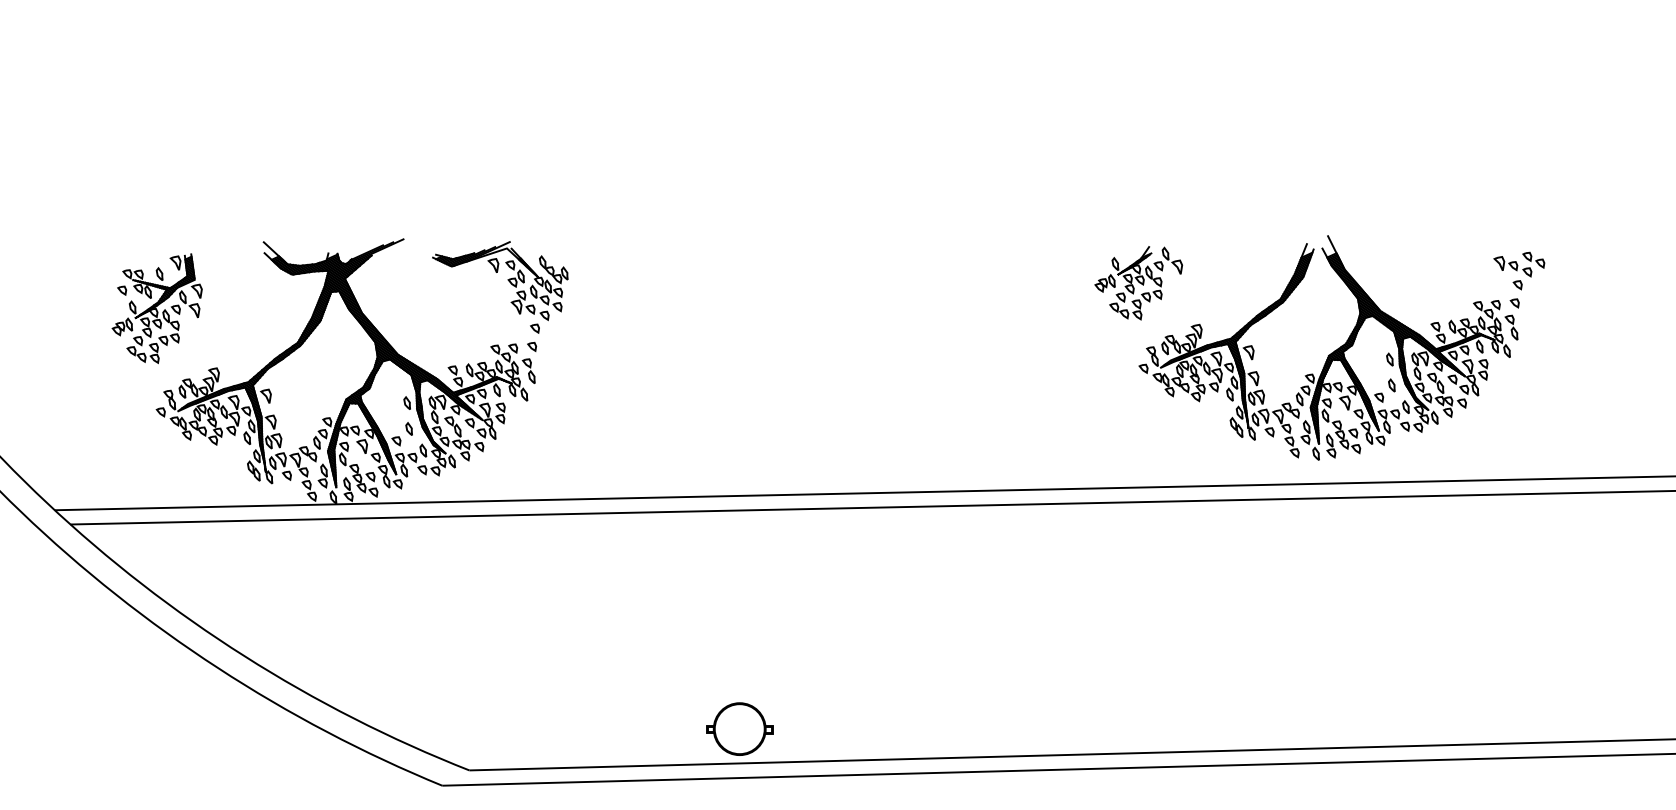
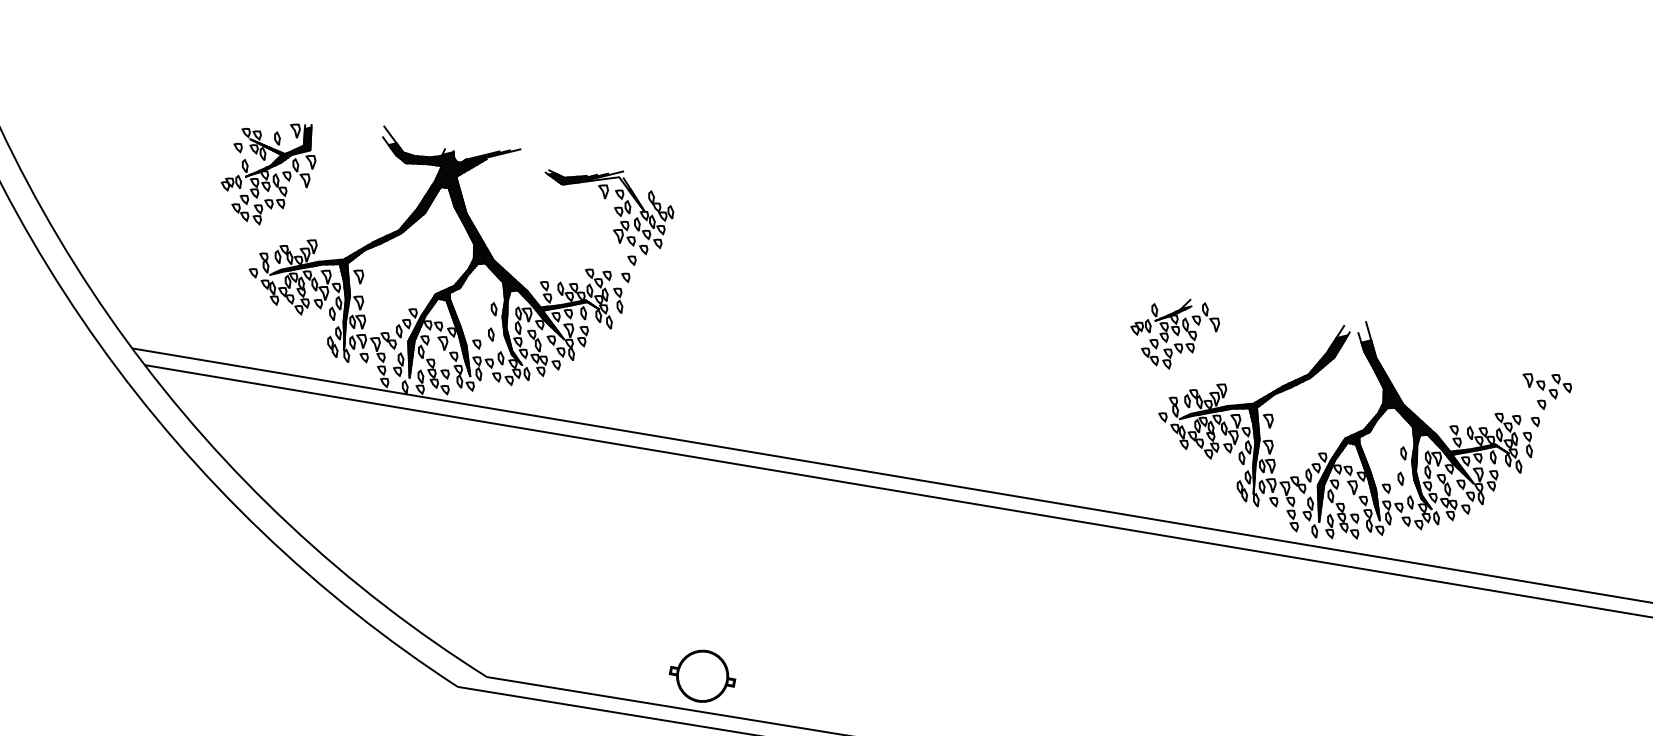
part: (1328, 355) -> (1344, 438), moved
part: (739, 728) -> (702, 675), moved

